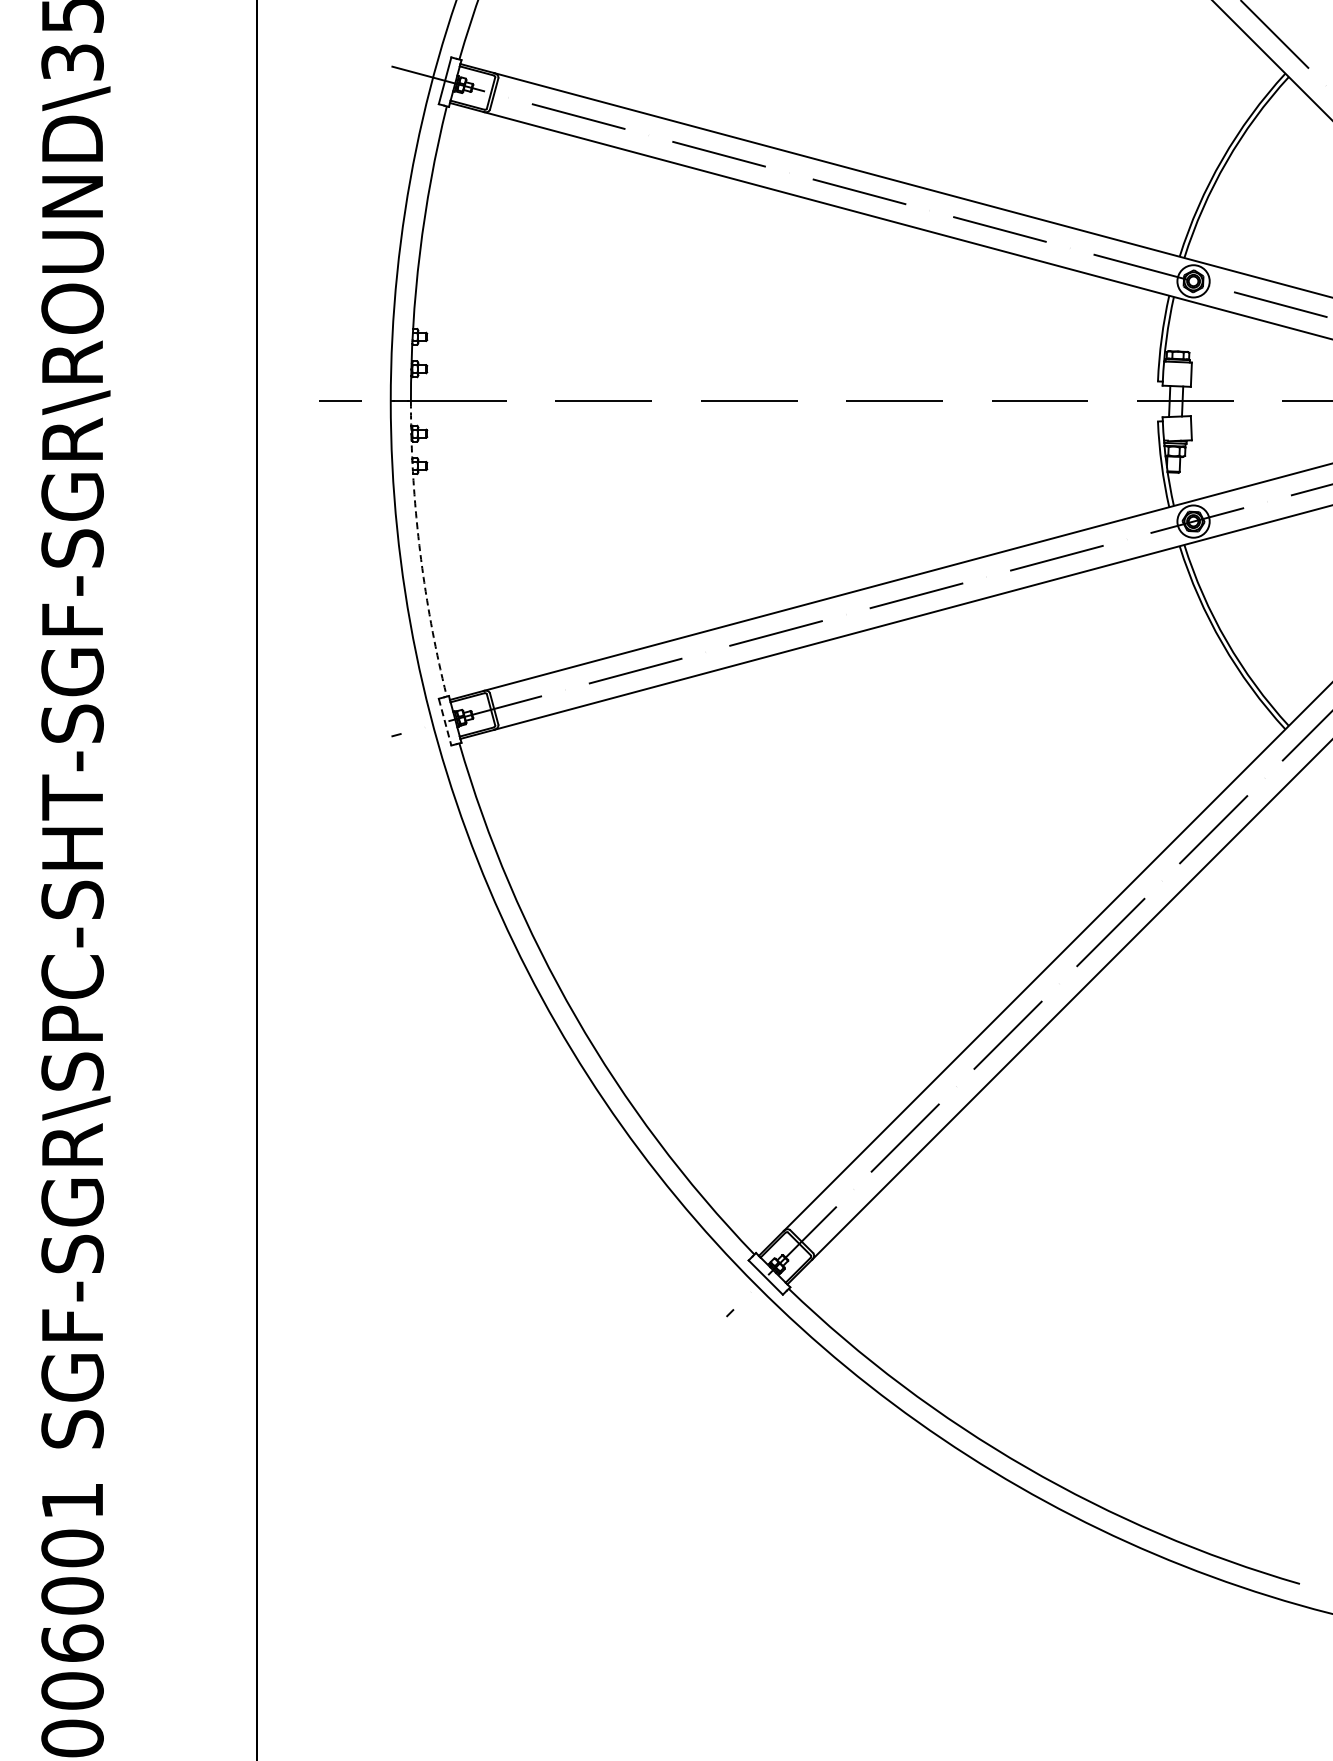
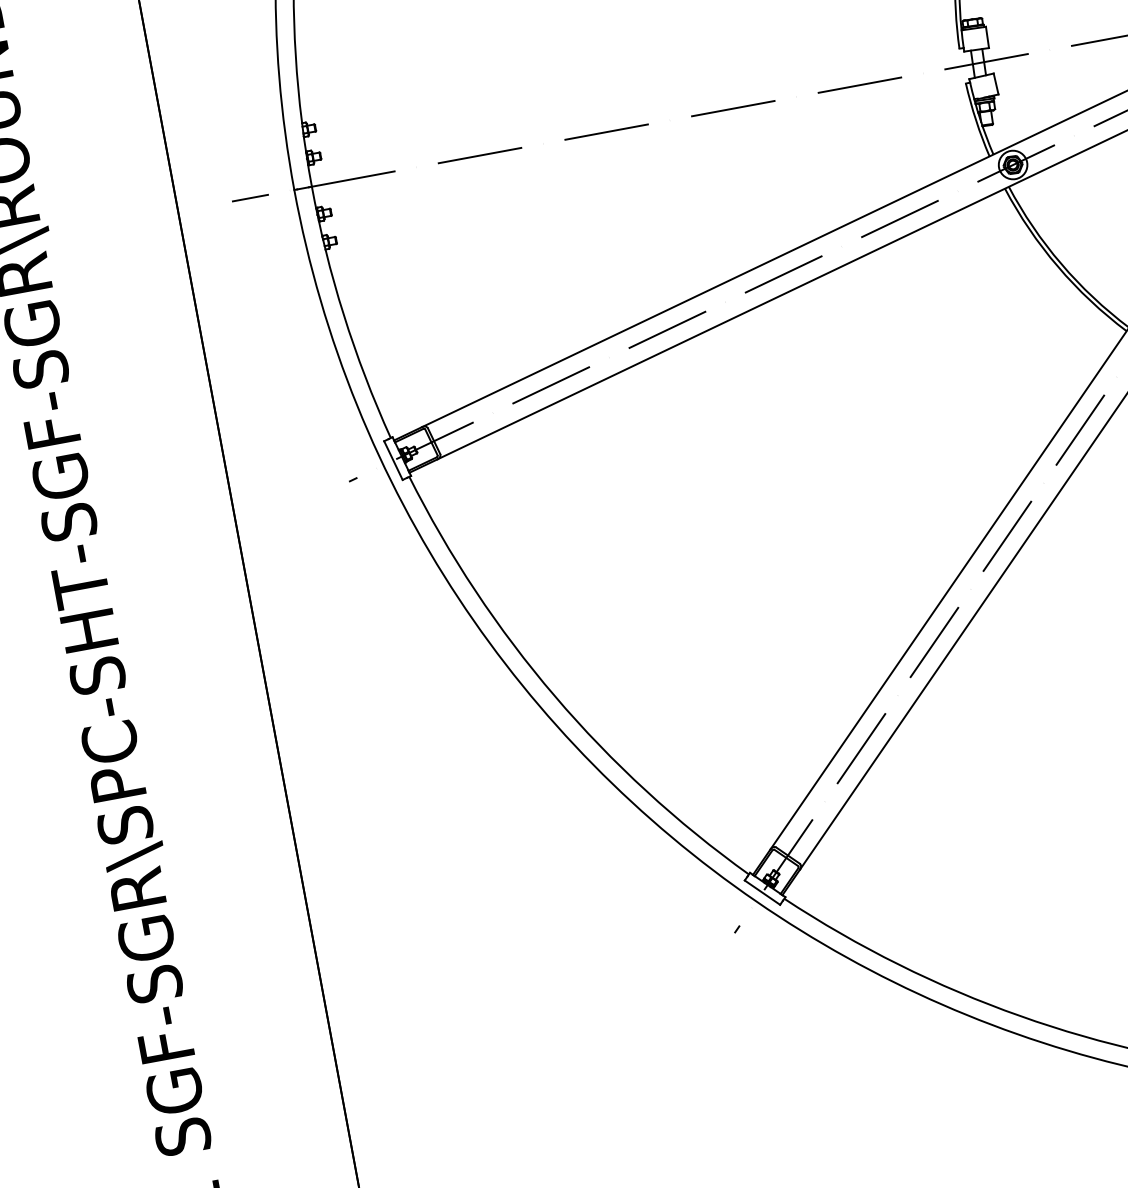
arc: (419, 550) -> (343, 315), dashed -> solid
line: (445, 722) -> (393, 460), dashed -> solid

